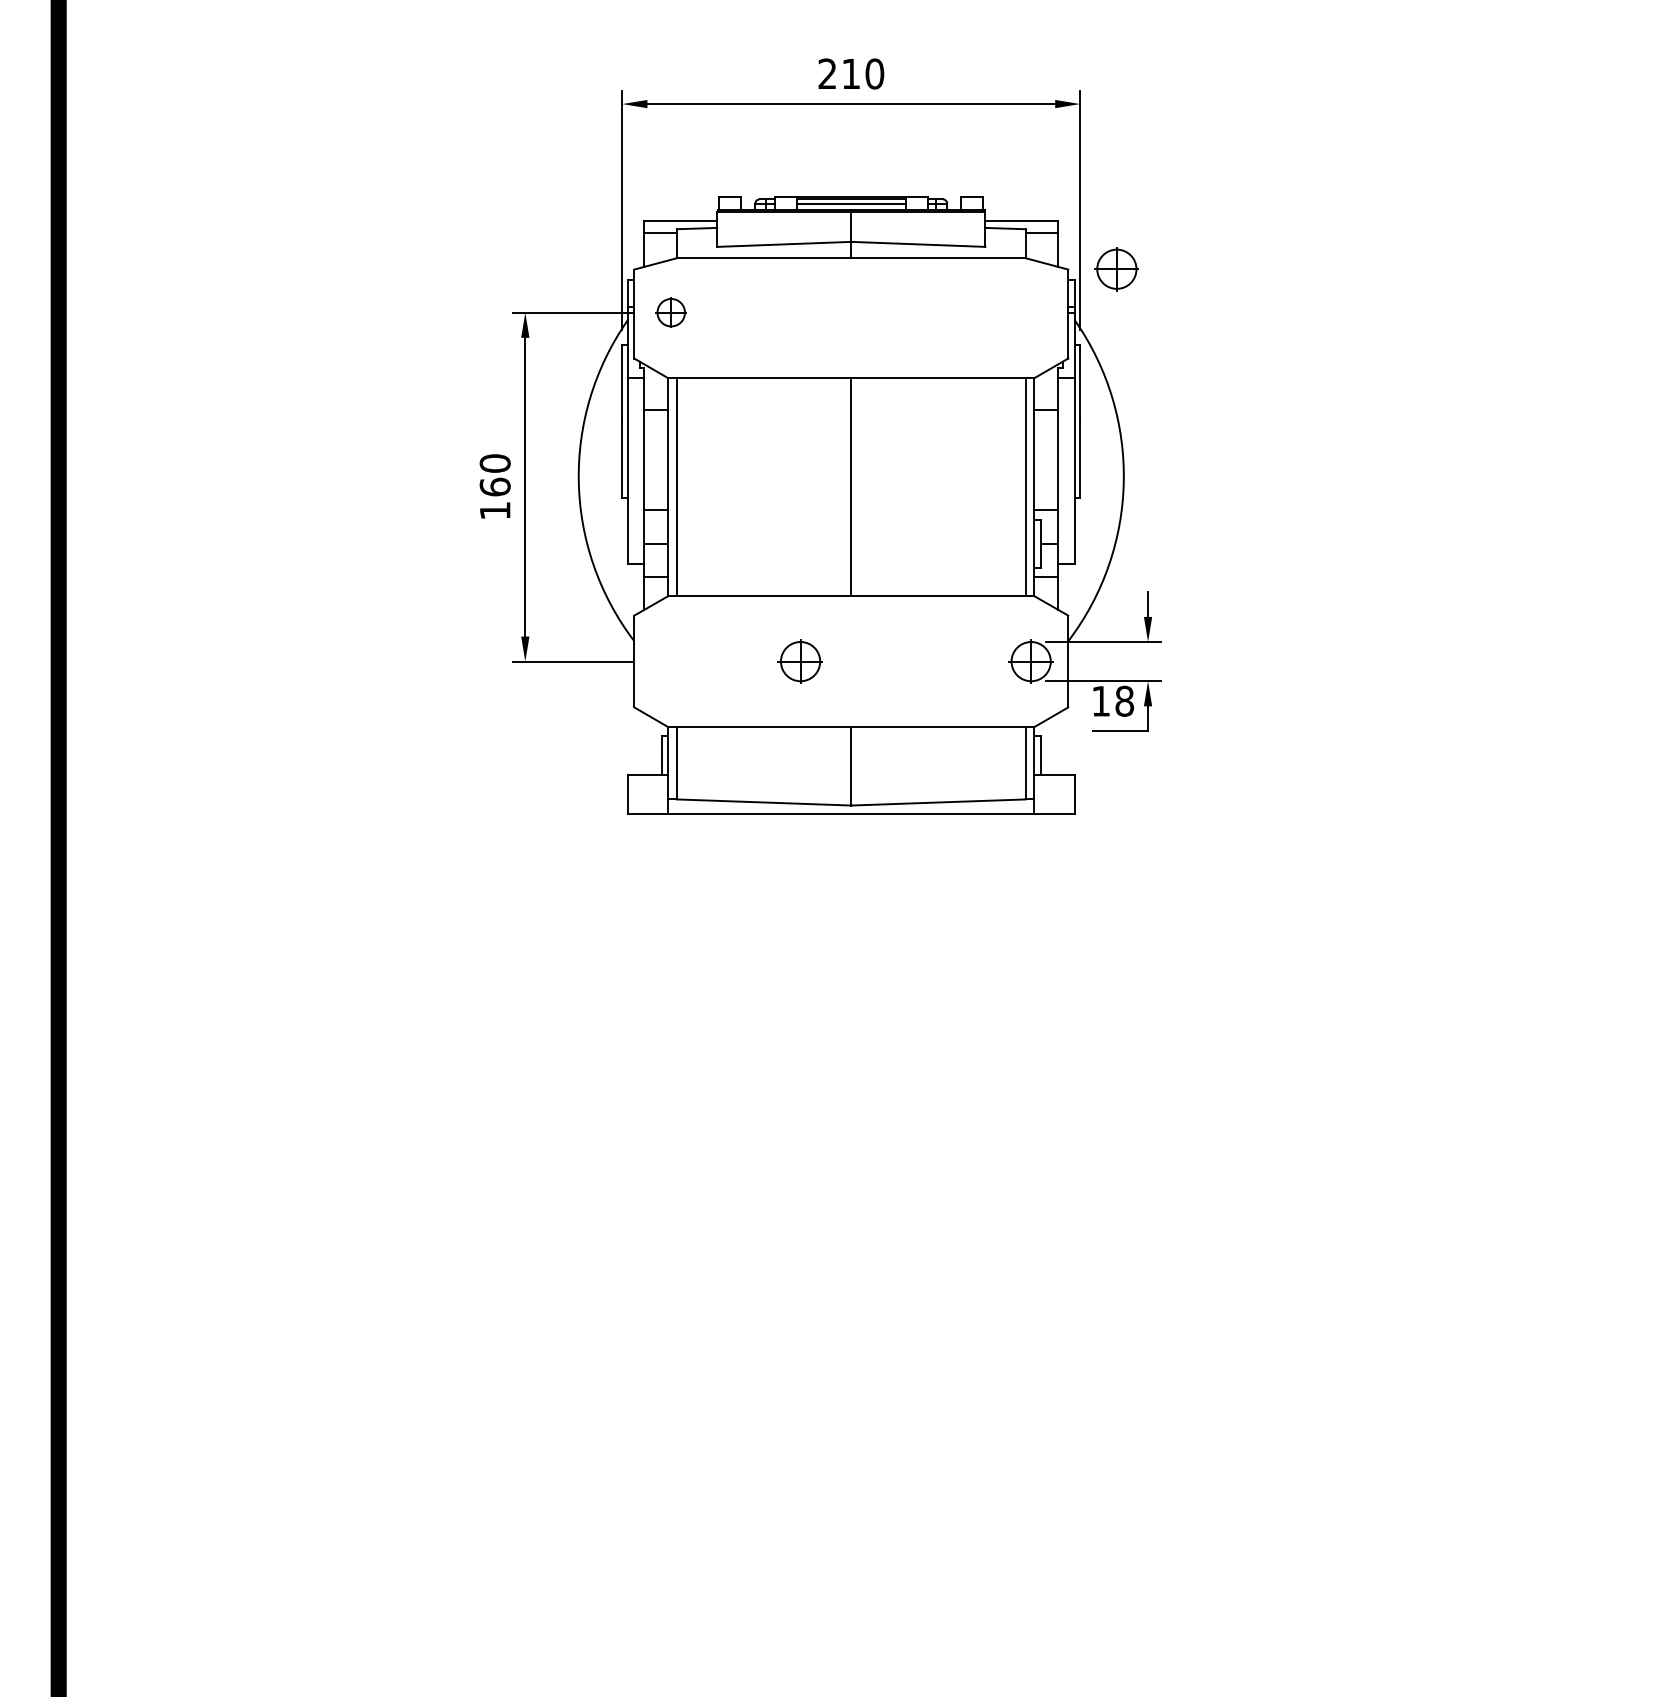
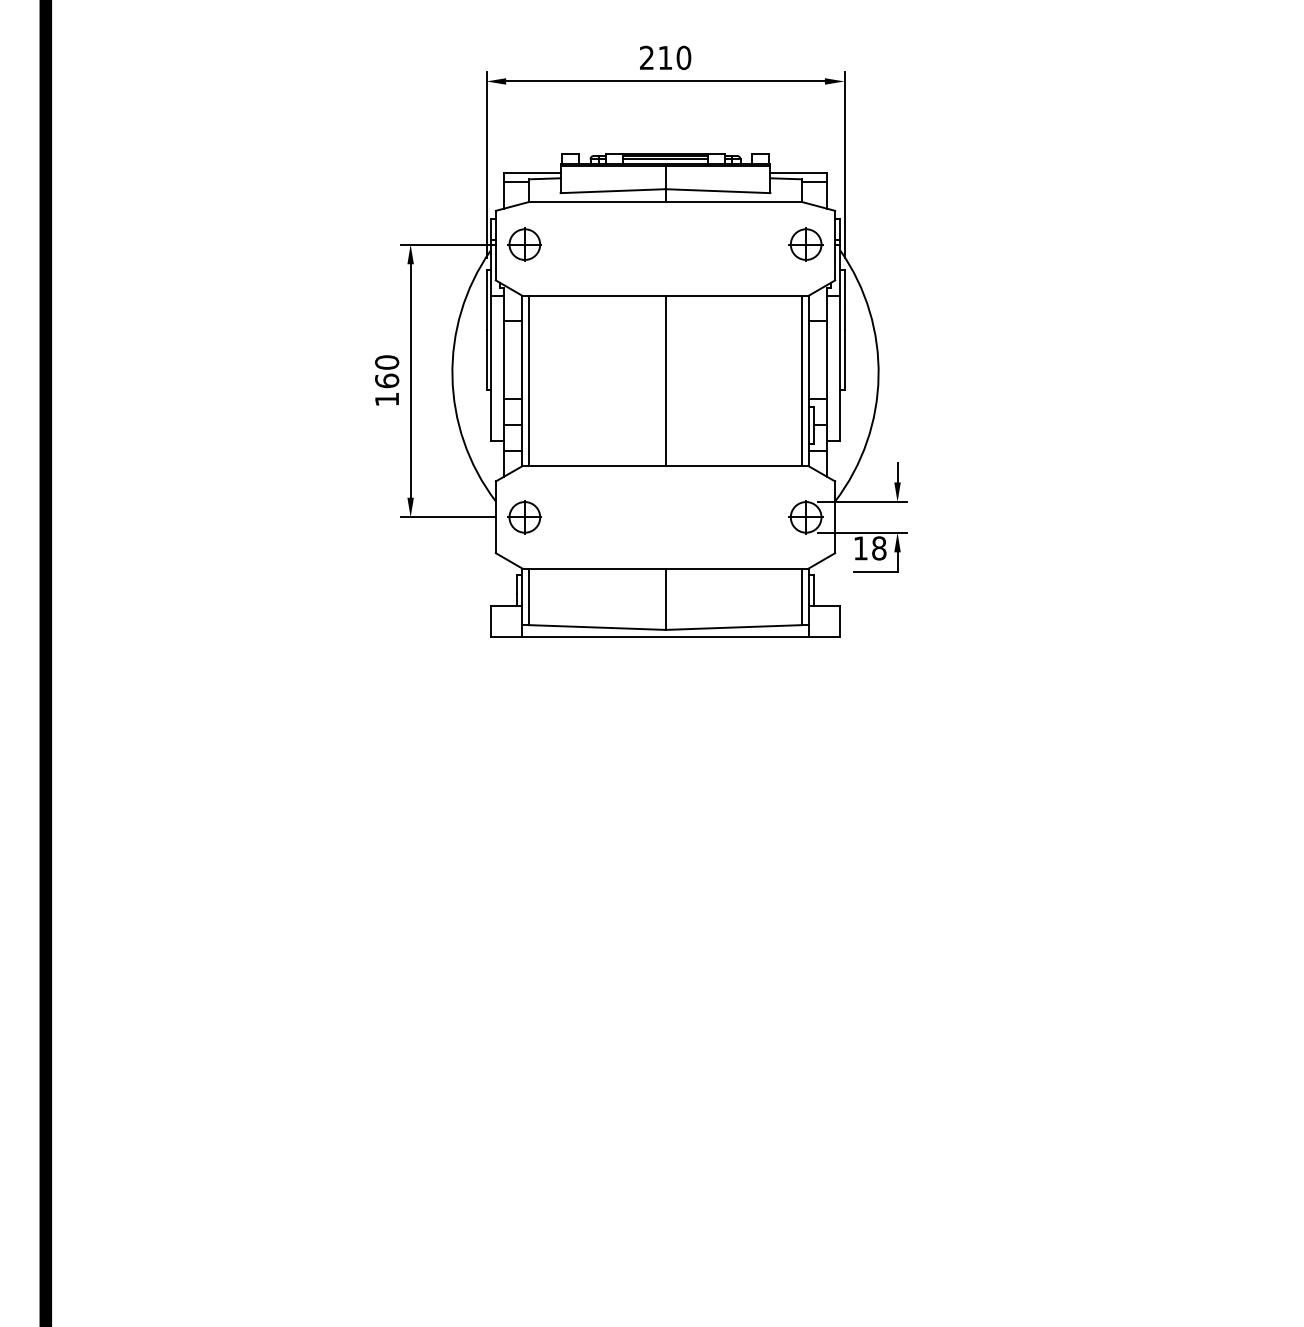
part: (1116, 269) -> (805, 244), moved
part: (670, 312) -> (524, 244), size x1.43
part: (800, 661) -> (524, 517), moved

